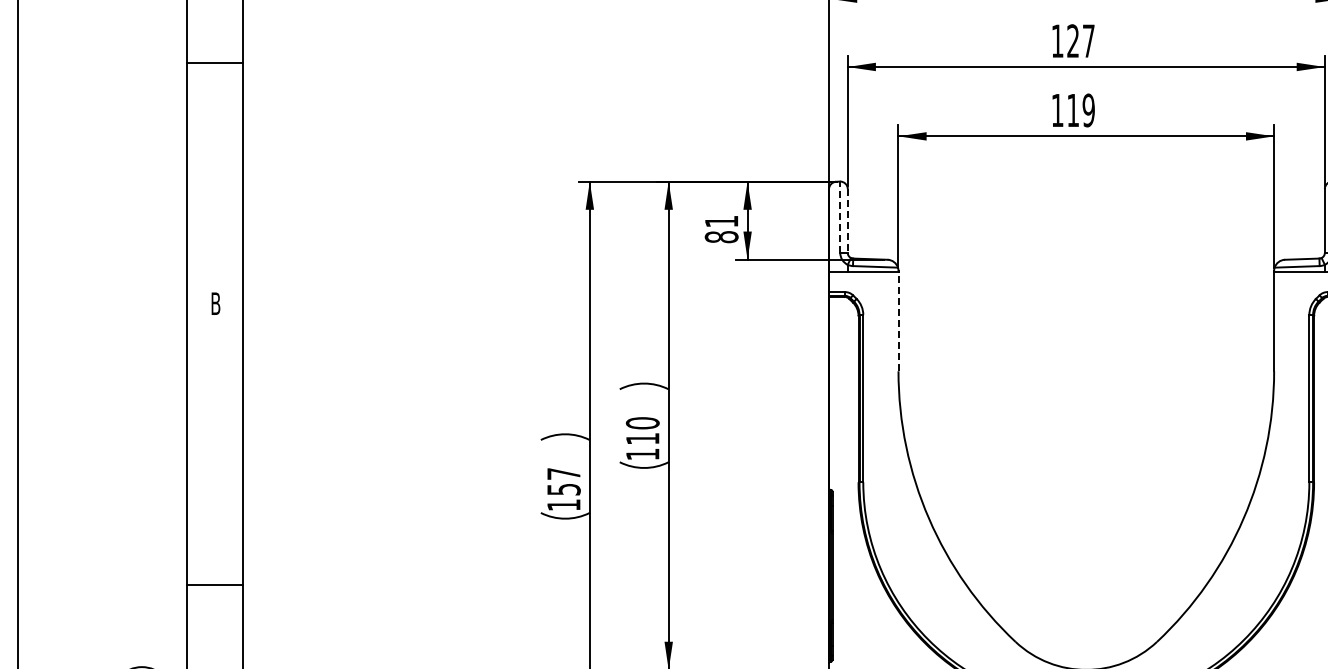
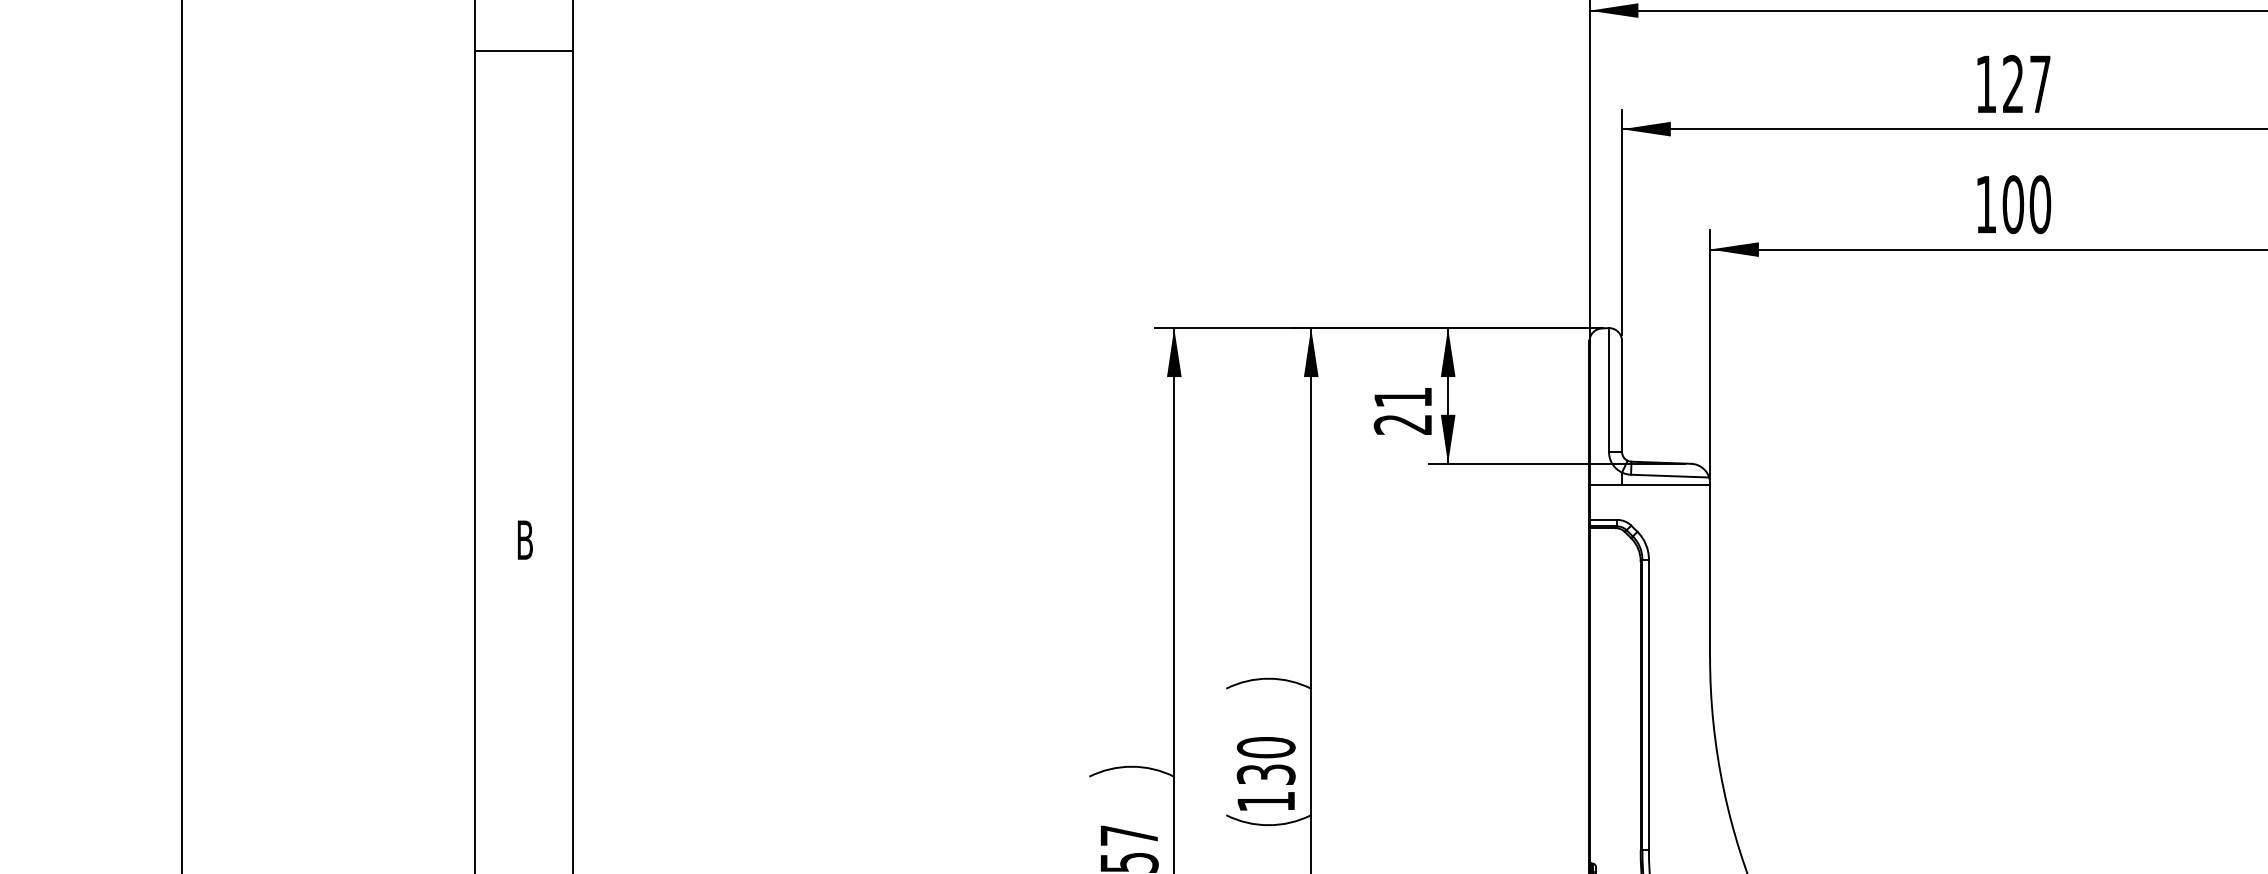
line: (215, 62) -> (524, 50), moved
text: (1080, 110) -> (2025, 204), 119 -> 100
line: (840, 217) -> (1609, 390), dashed -> solid
line: (847, 221) -> (1621, 397), dashed -> solid
text: (721, 237) -> (1402, 425), 81 -> 21
line: (898, 321) -> (1710, 570), dashed -> solid
text: (642, 438) -> (1265, 774), 110 -> 130

